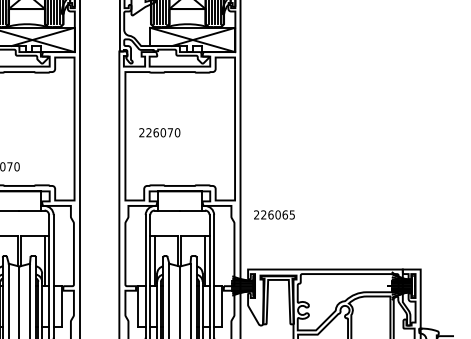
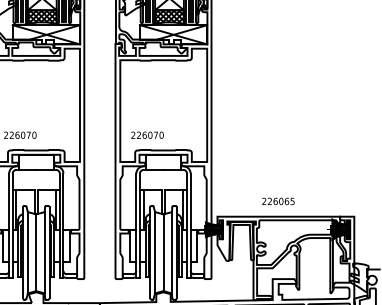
hatch: (25, 18) -> (41, 17), added
hatch: (187, 18) -> (169, 17), added
text: (159, 131) -> (147, 134), moved
text: (274, 215) -> (278, 201), moved

